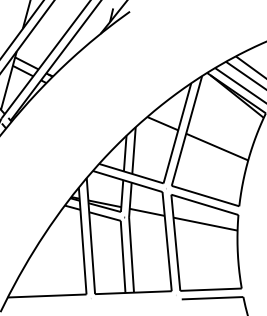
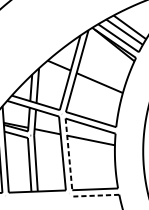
line: (175, 243) -> (68, 154), solid -> dashed
line: (212, 298) -> (96, 195), solid -> dashed

